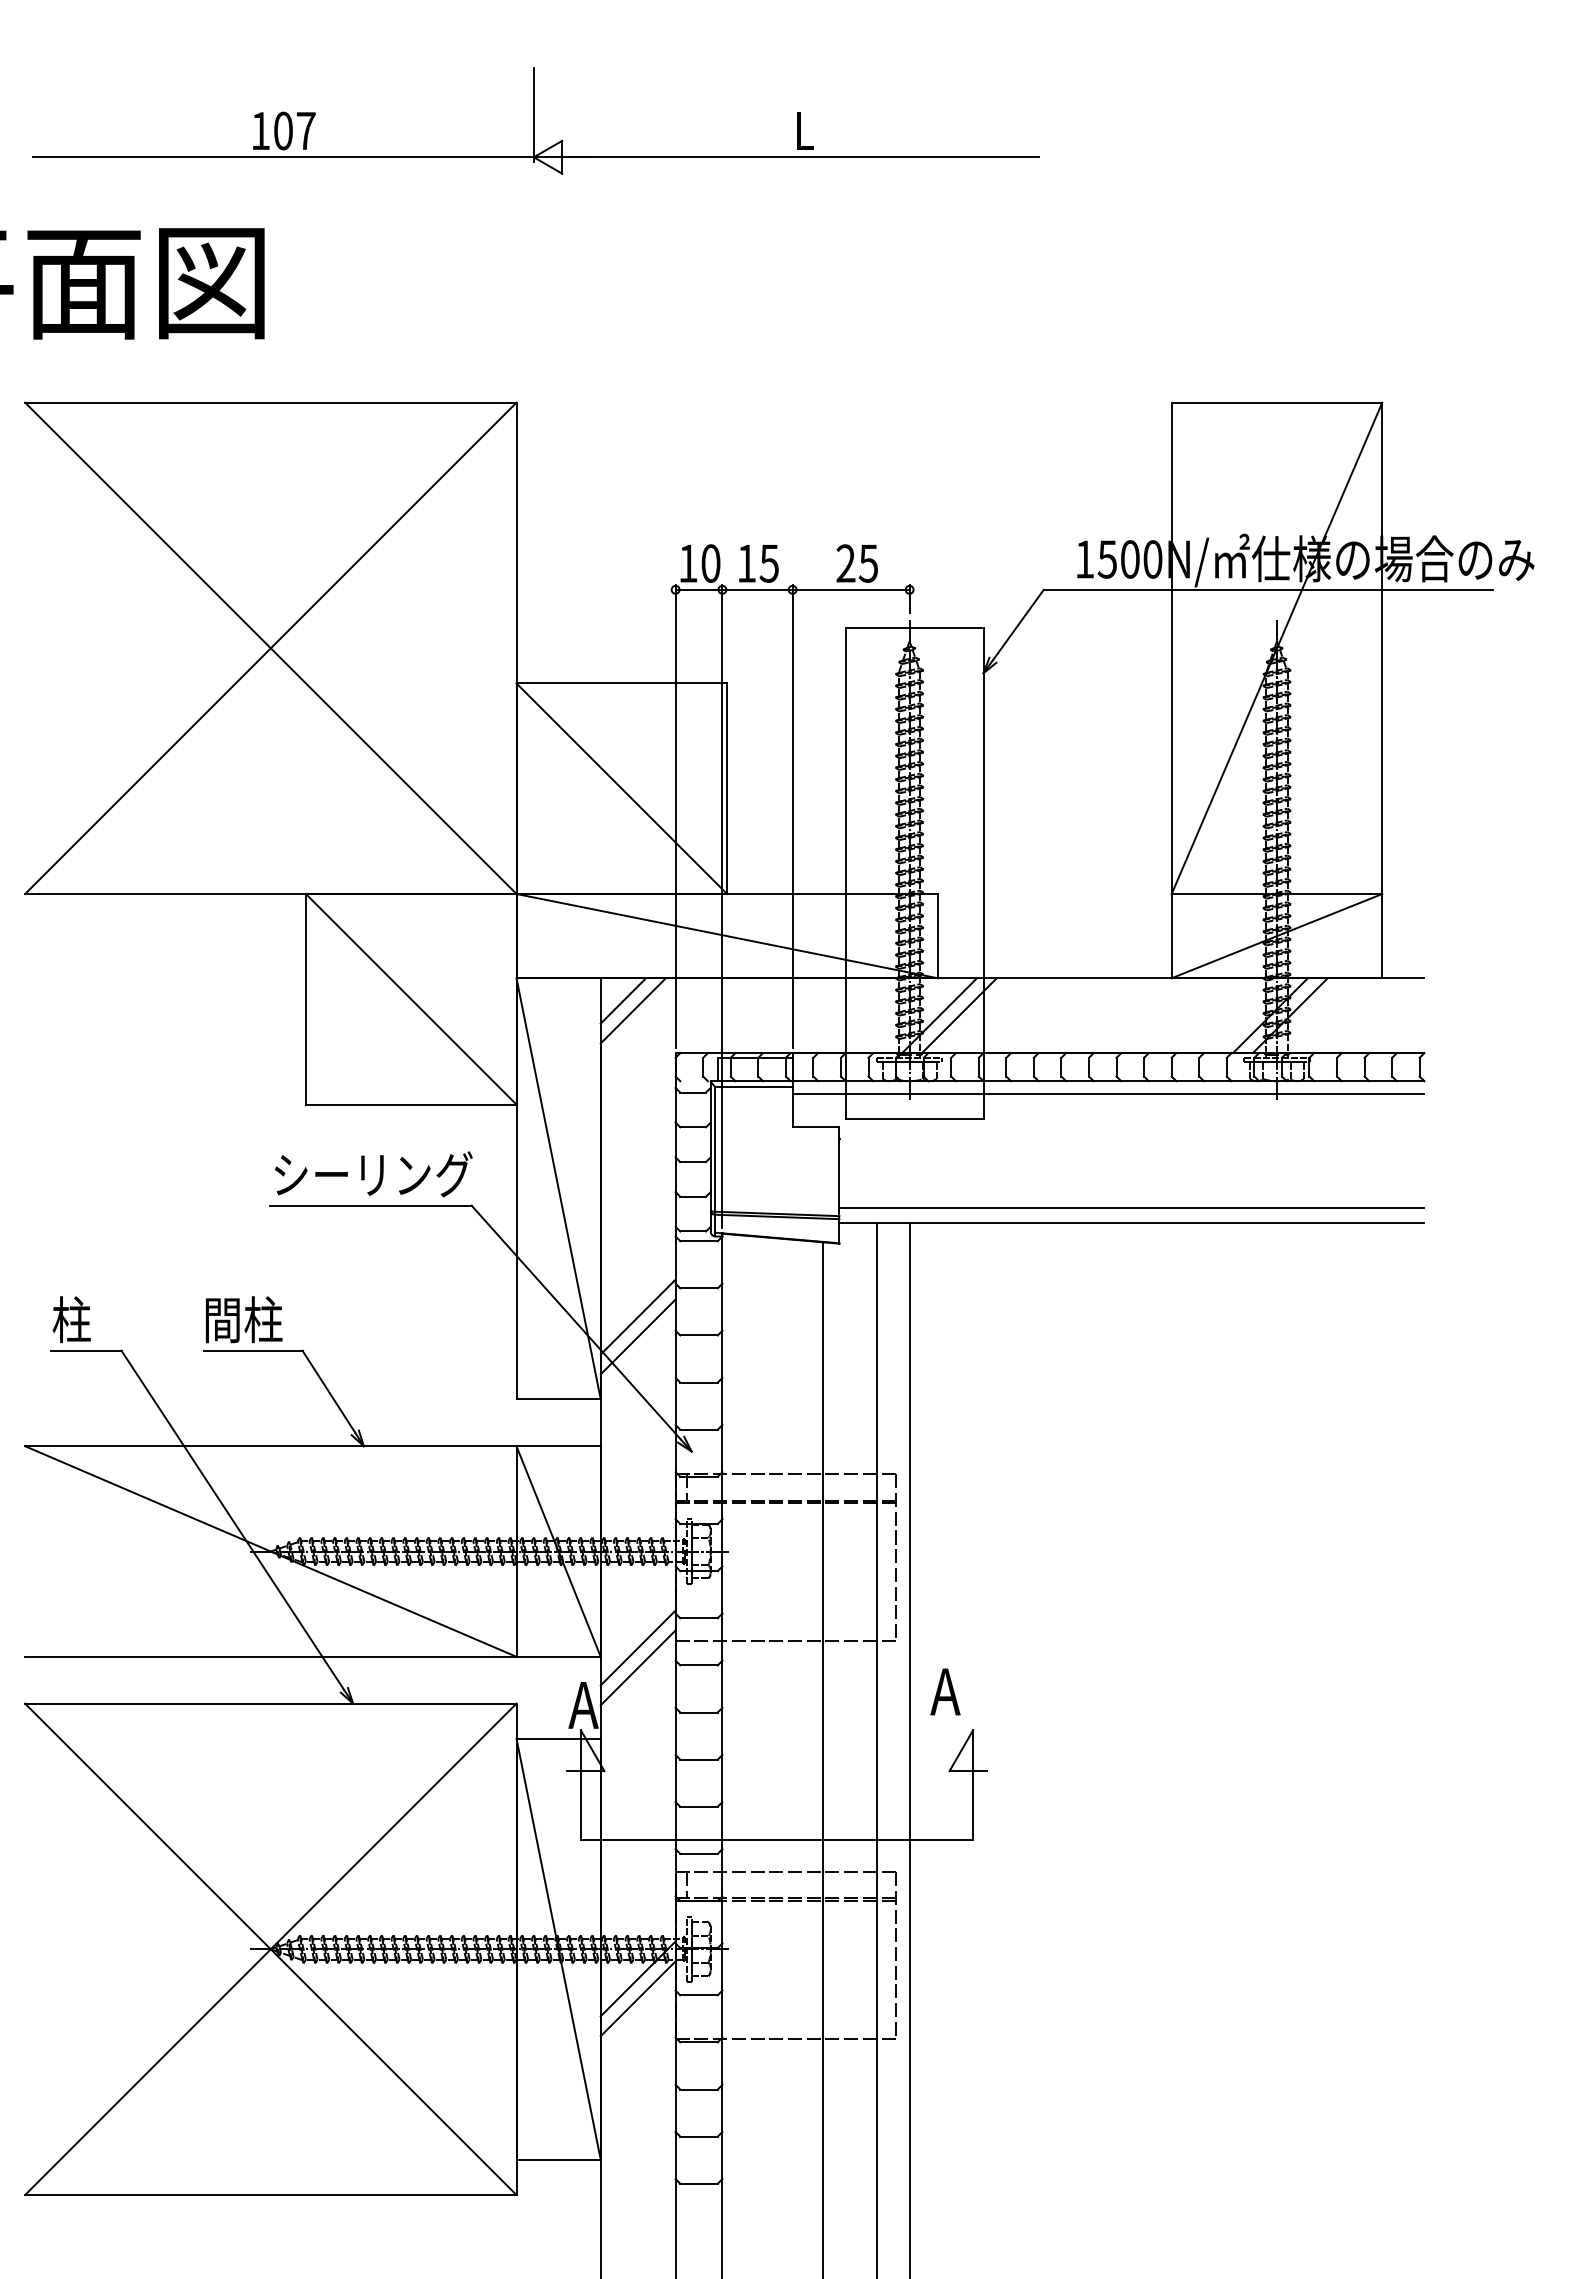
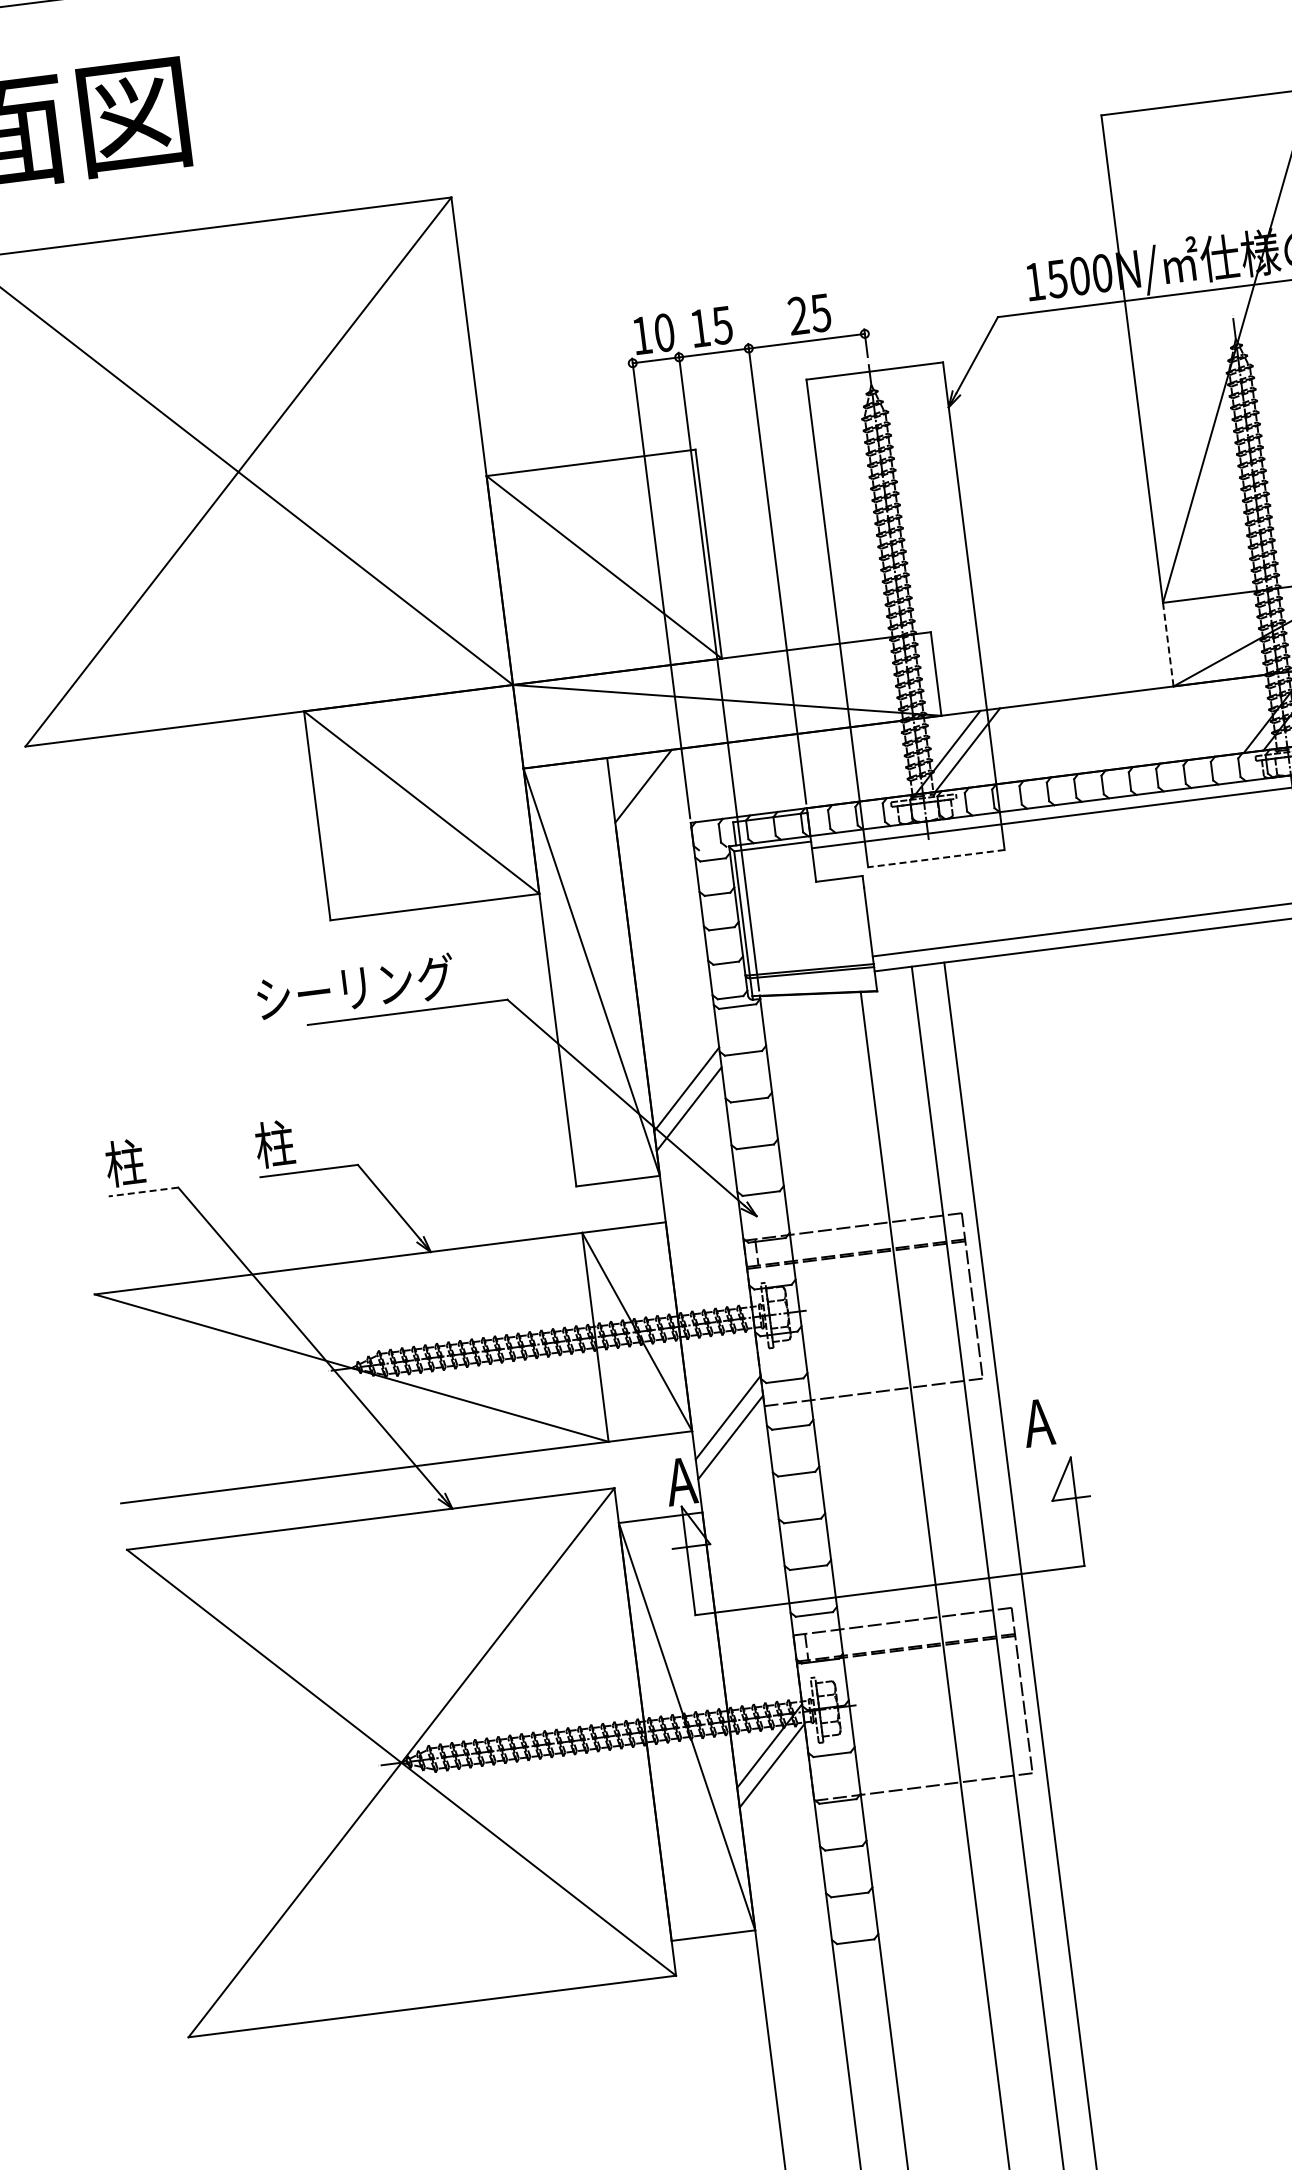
line: (1171, 936) -> (1168, 645), solid -> dashed
line: (623, 1000) -> (632, 777), removed
line: (914, 1119) -> (936, 858), solid -> dashed
text: (373, 1174) -> (355, 987), moved
text: (242, 1319) -> (294, 1141), 間柱 -> 柱
line: (85, 1350) -> (142, 1191), solid -> dashed

